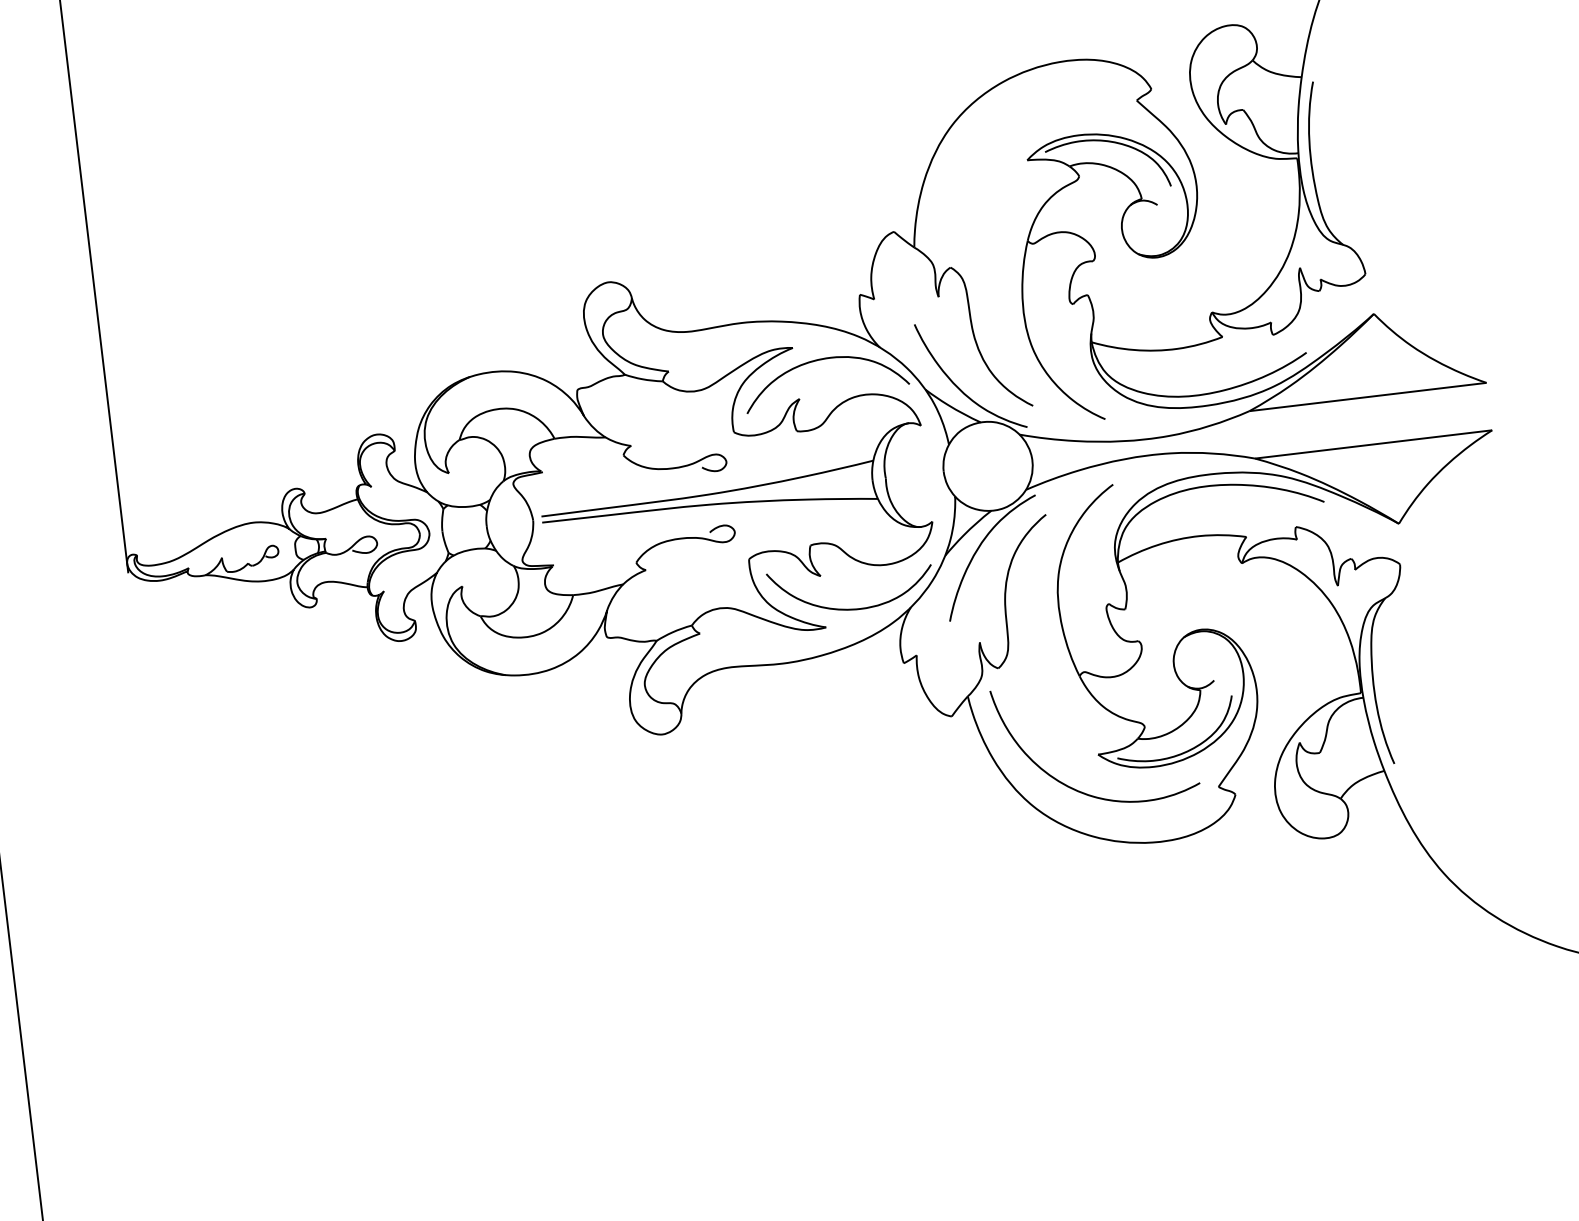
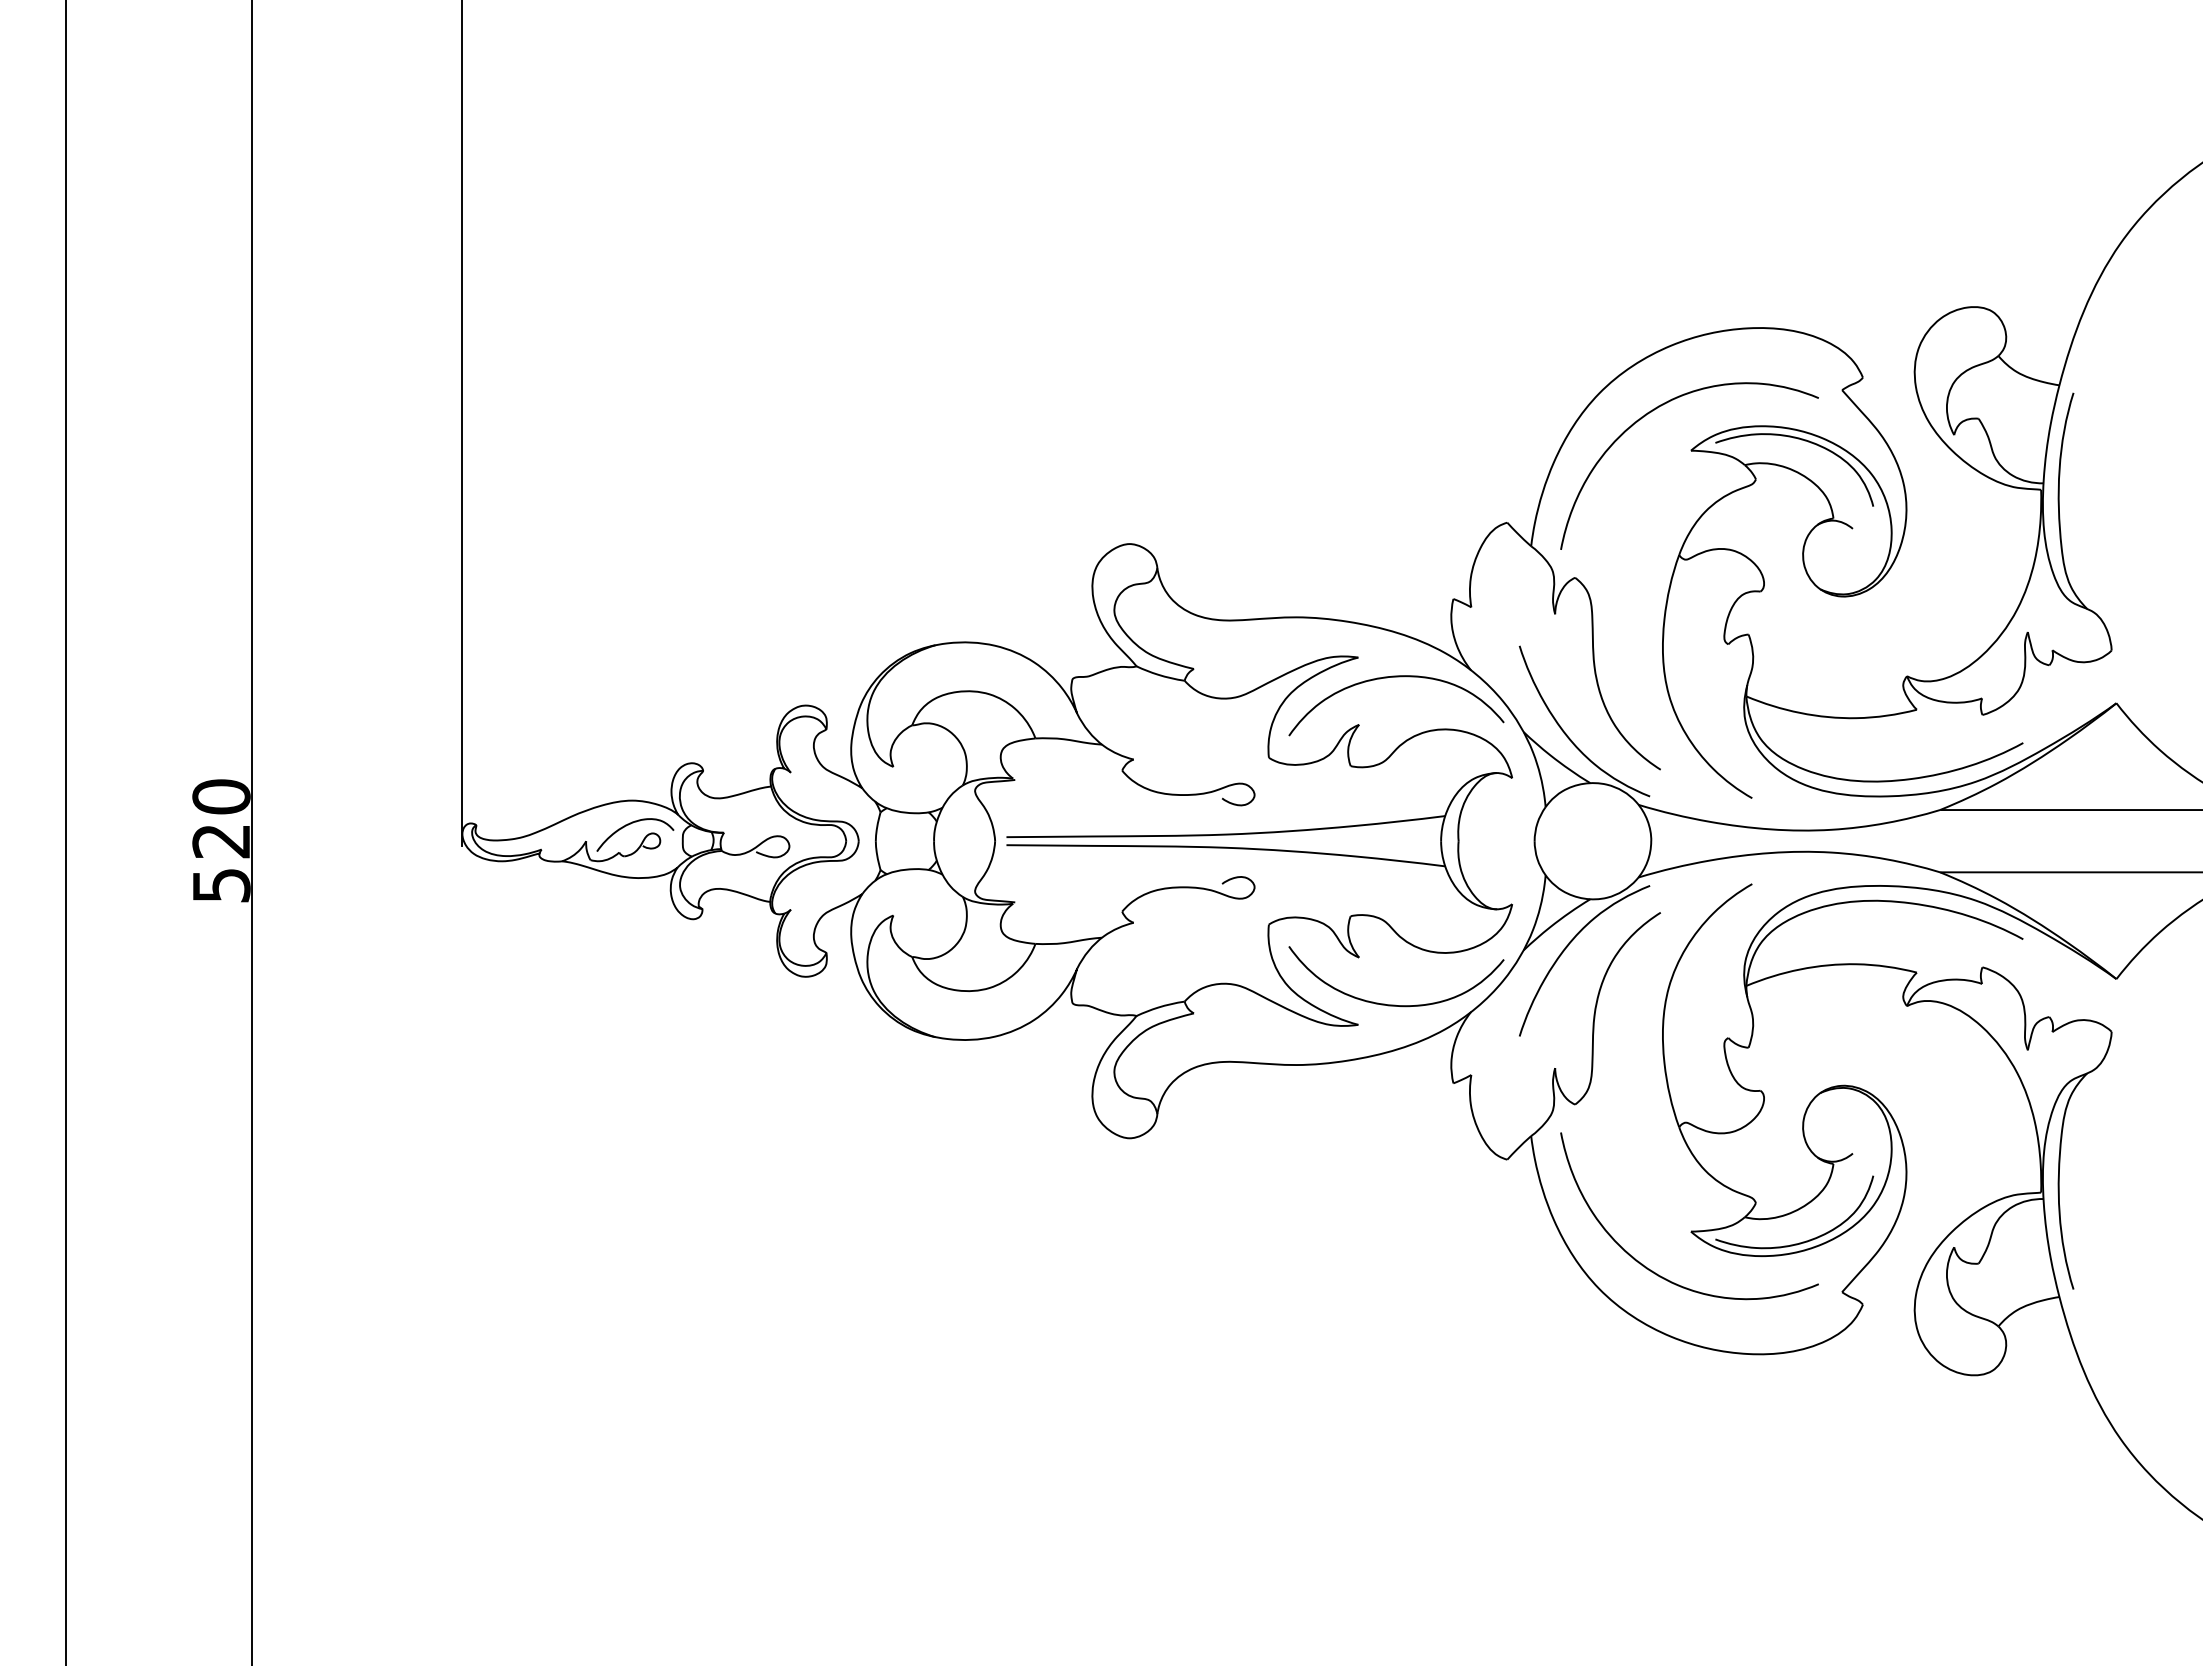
curve: (995, 133) -> (1653, 411), added
curve: (256, 539) -> (633, 823), added

